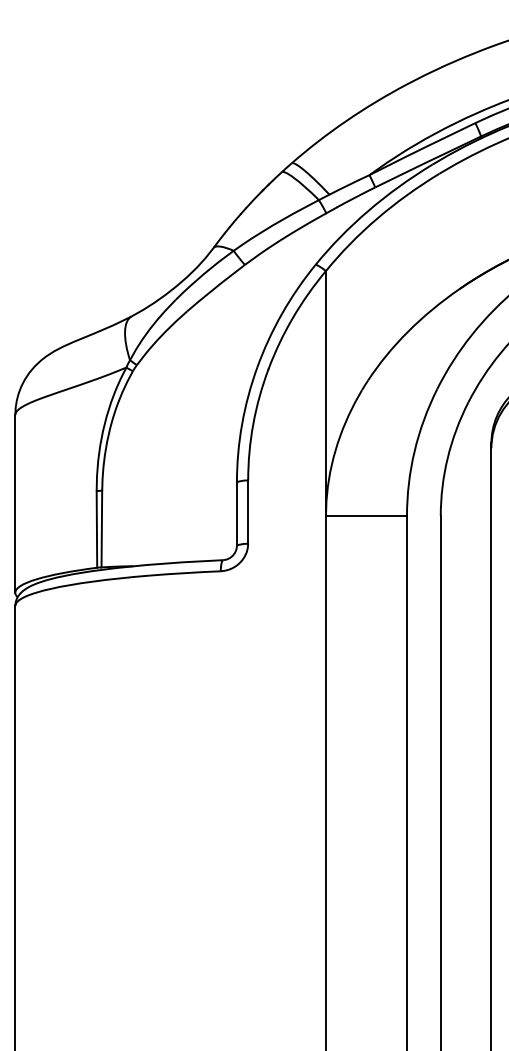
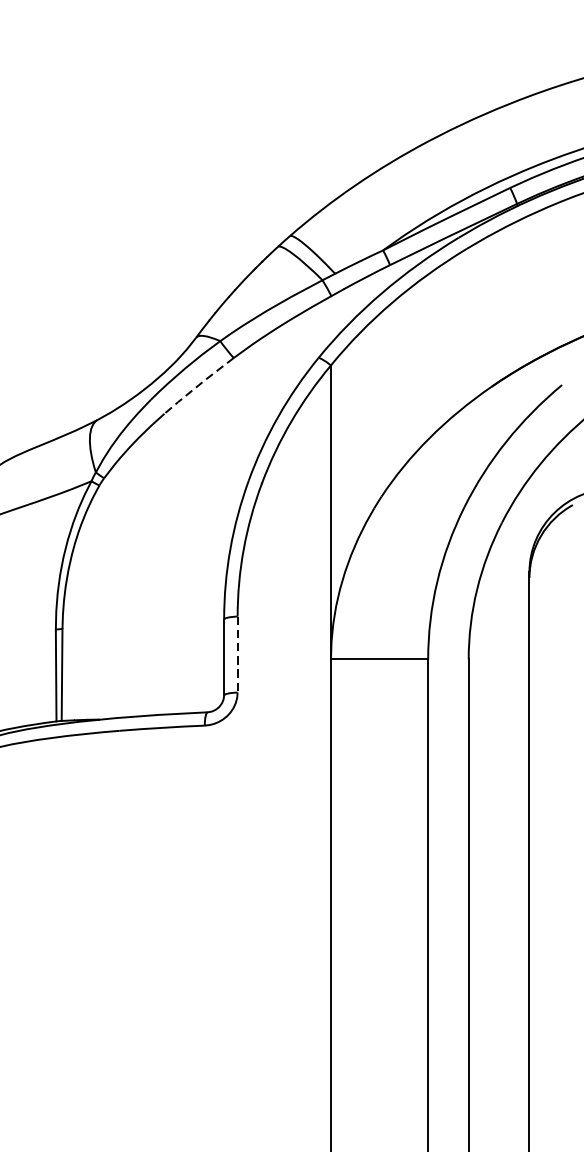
line: (215, 287) -> (198, 385), solid -> dashed
line: (248, 512) -> (238, 655), solid -> dashed

